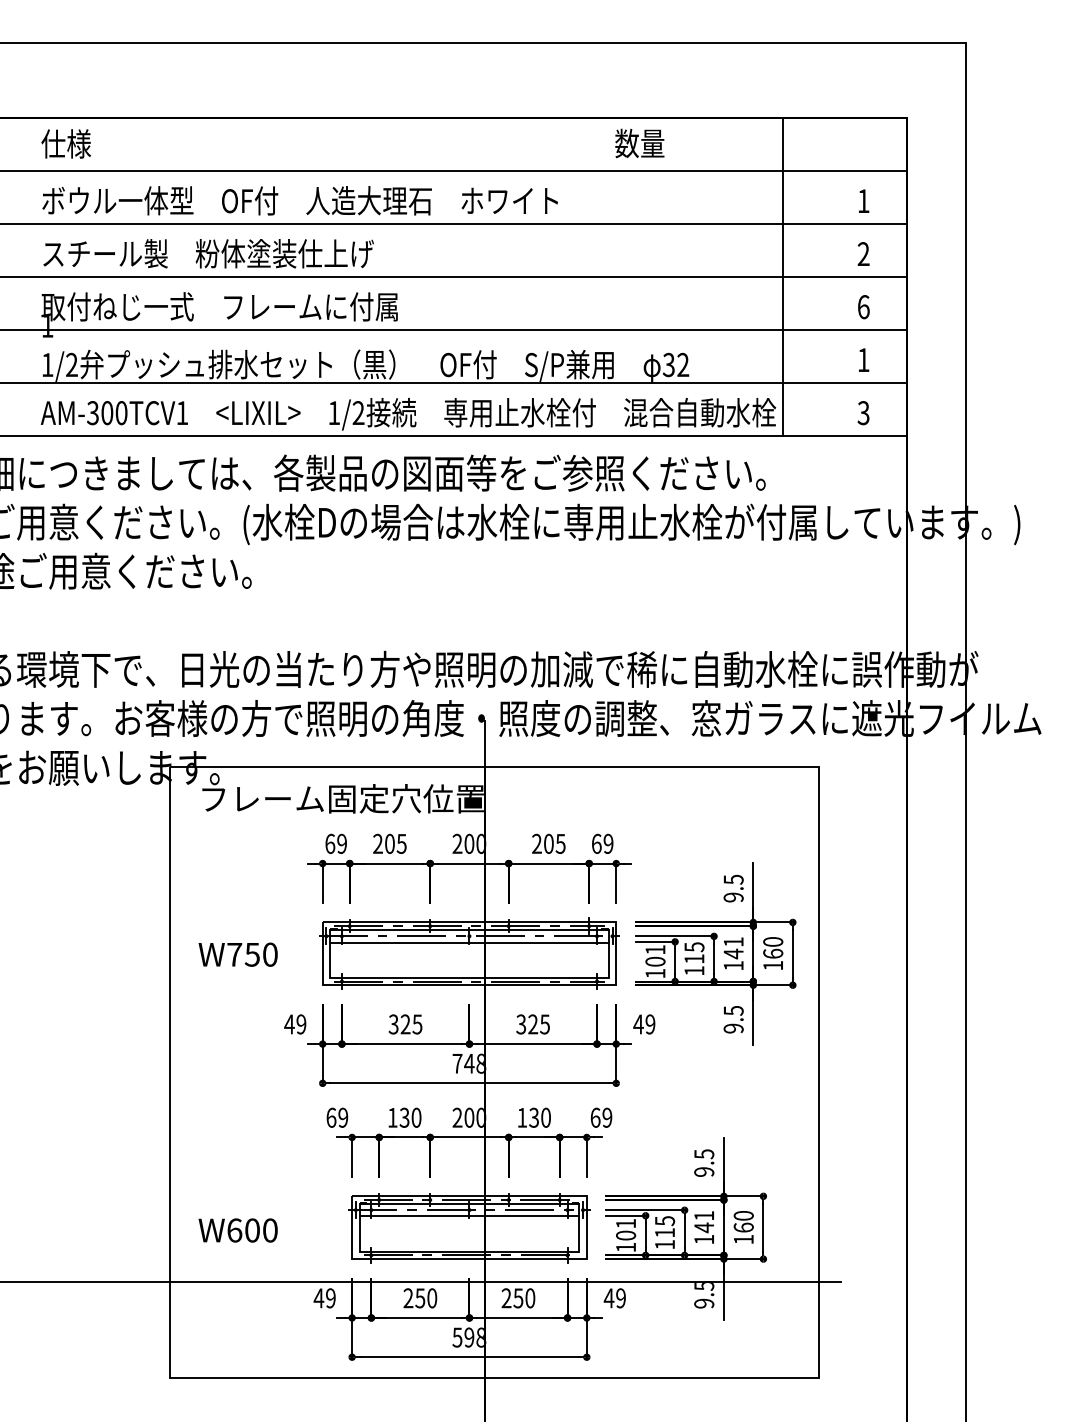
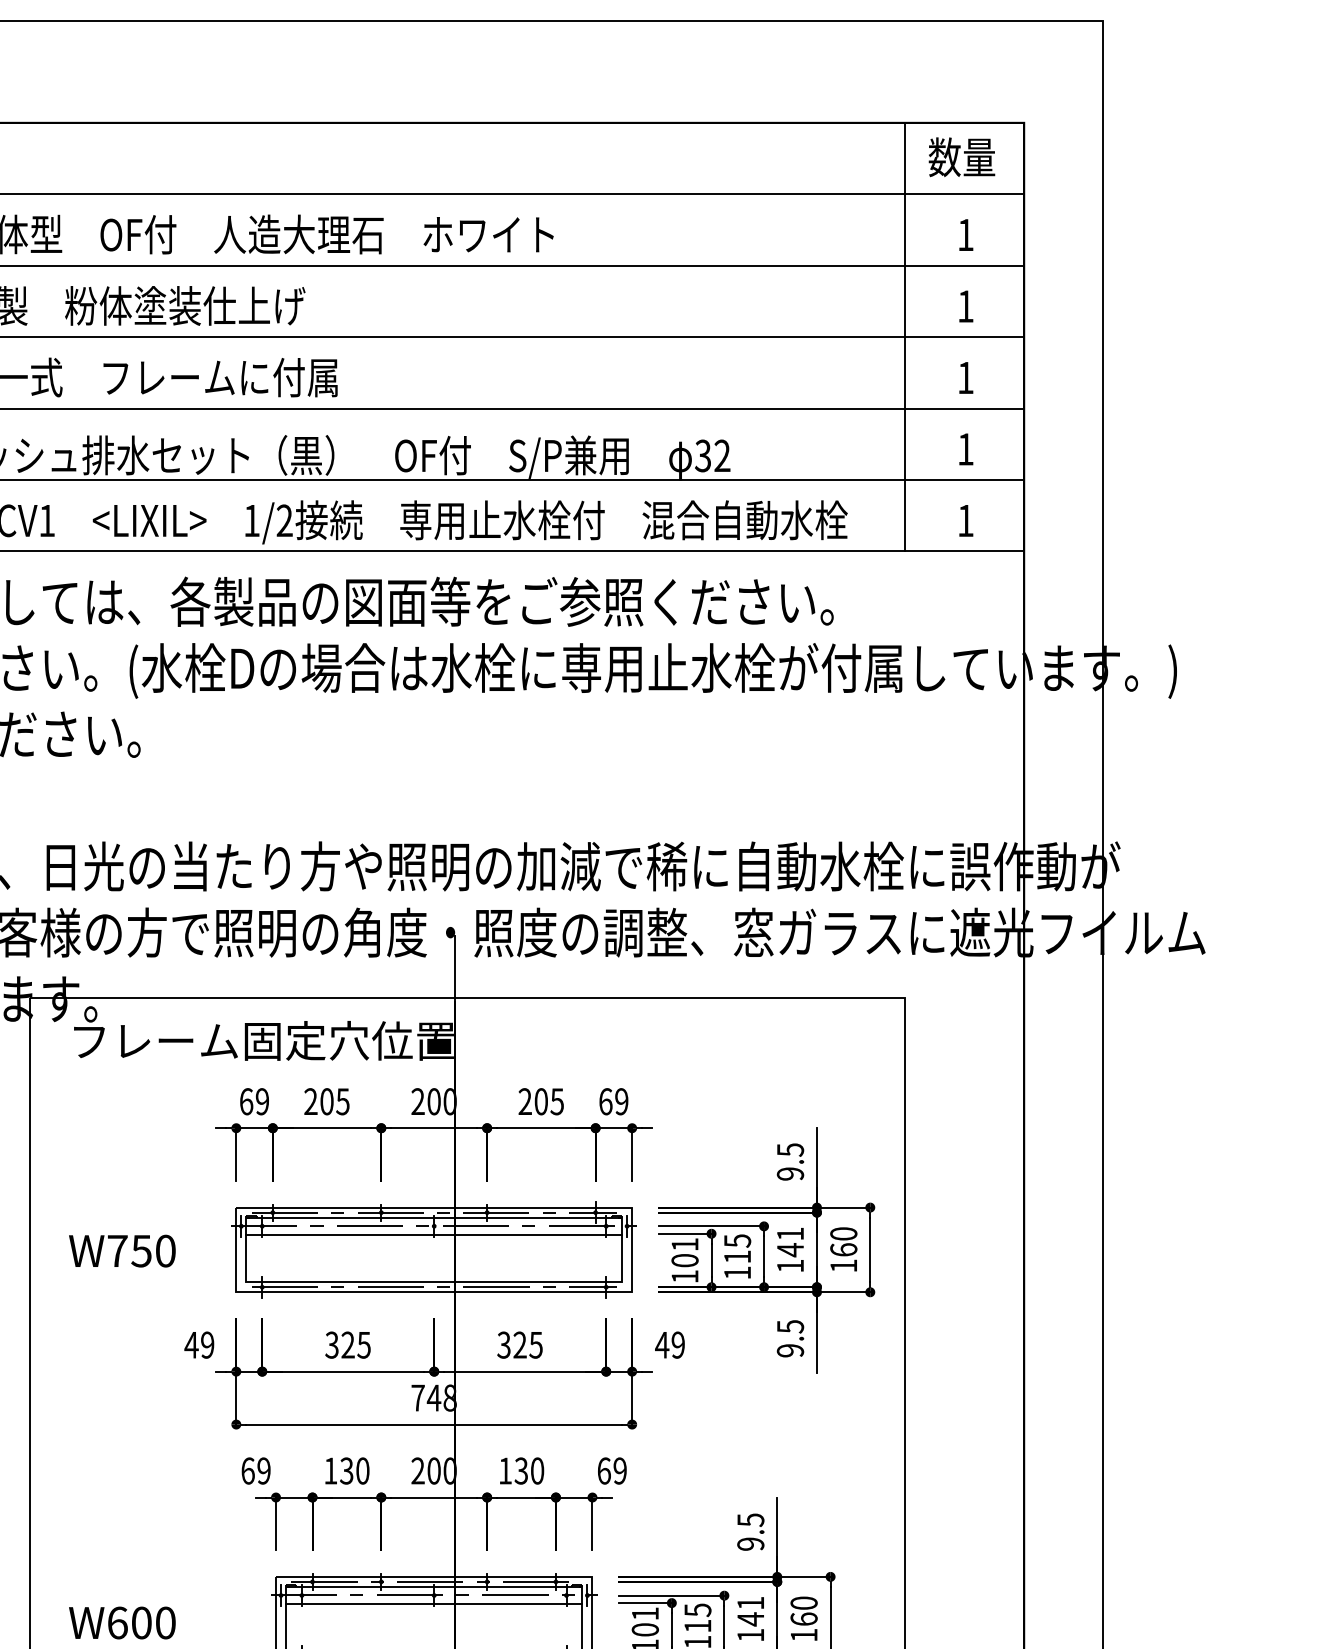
text: (639, 143) -> (961, 157), moved
text: (863, 253) -> (965, 305), 2 -> 1
line: (782, 276) -> (904, 336), moved
text: (863, 307) -> (965, 378), 6 -> 1
text: (863, 413) -> (965, 521), 3 -> 1

